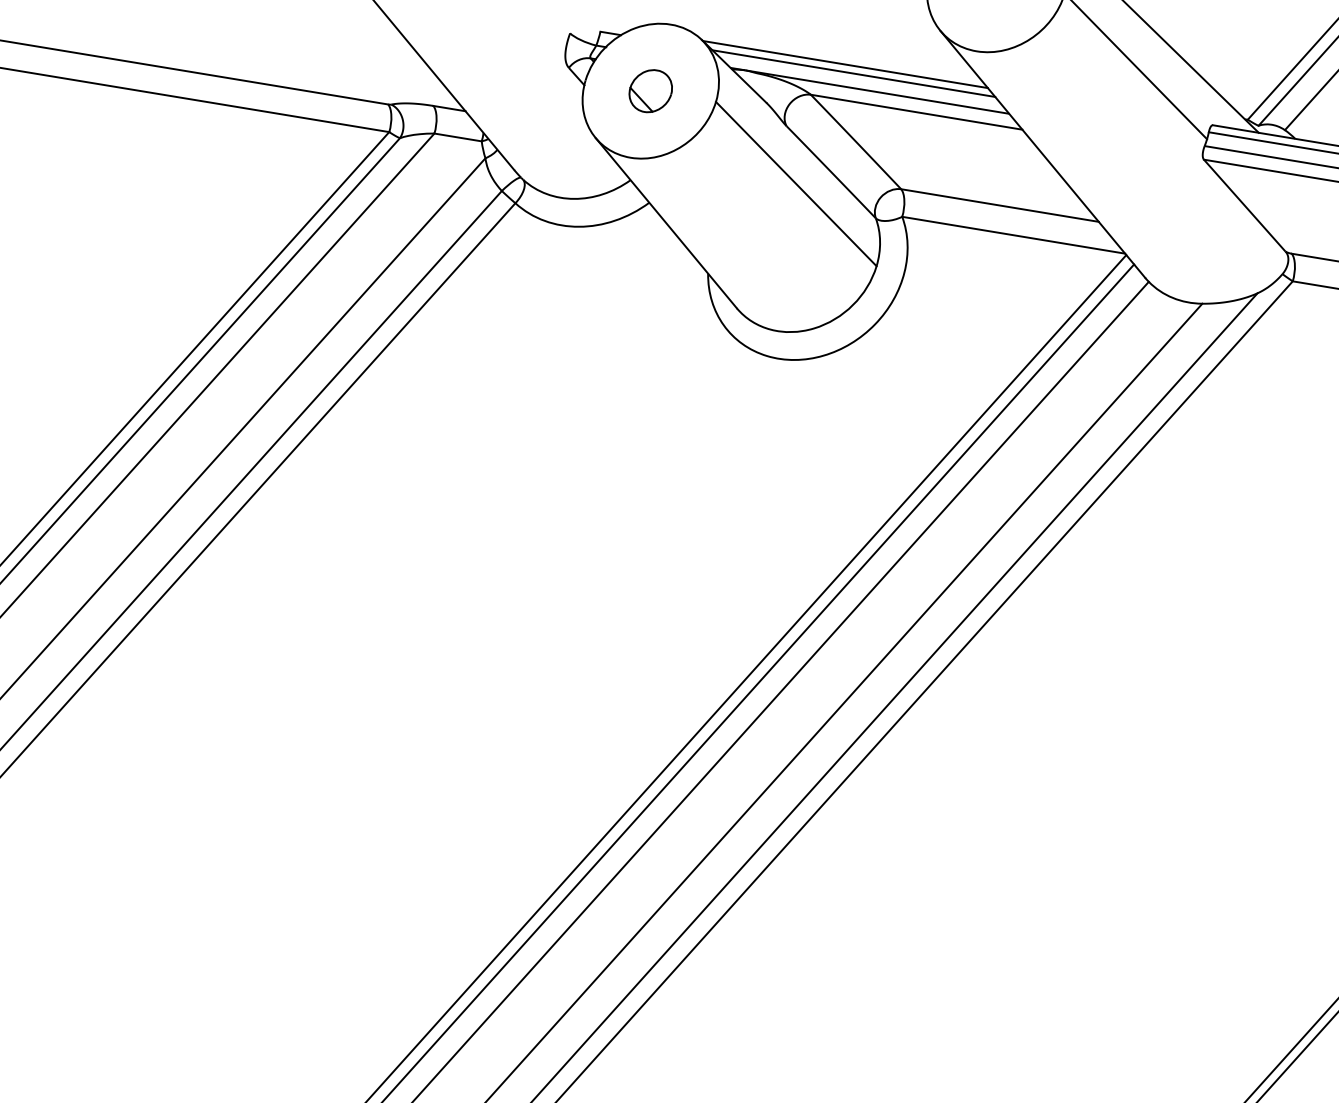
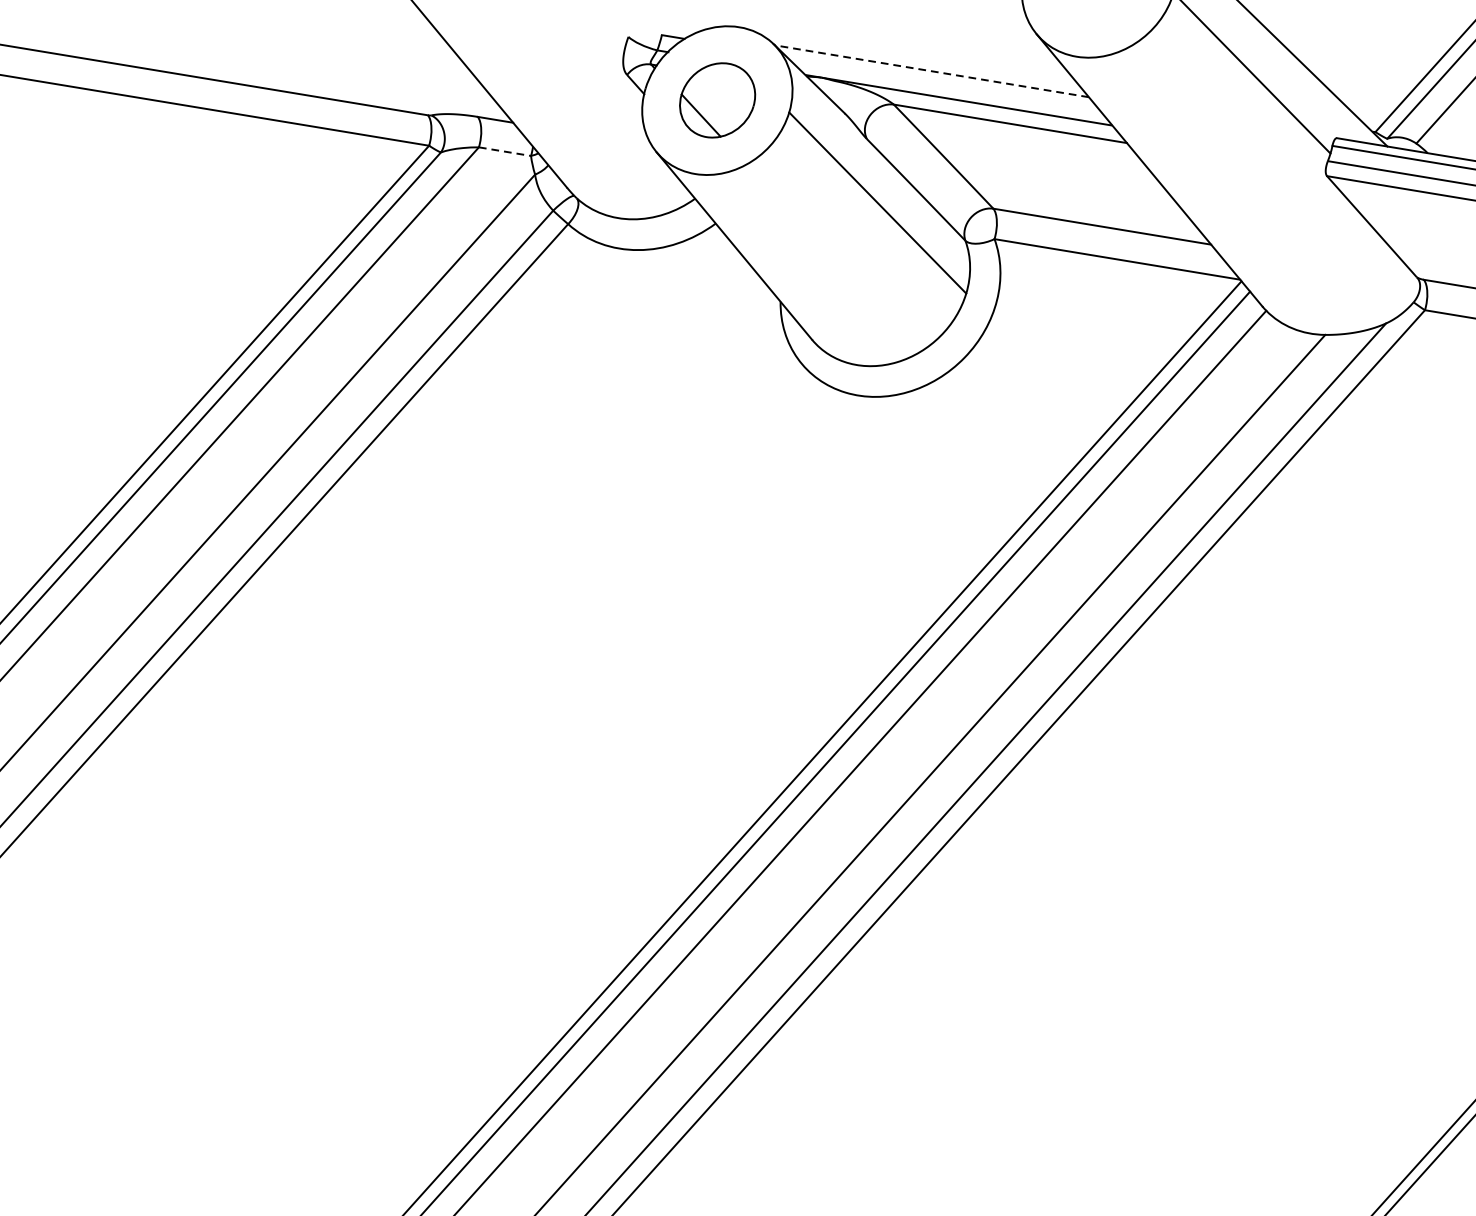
line: (844, 64) -> (930, 71), solid -> dashed
line: (853, 73) -> (940, 81), removed
part: (650, 91) -> (717, 100), size x1.6
line: (458, 137) -> (505, 151), solid -> dashed

